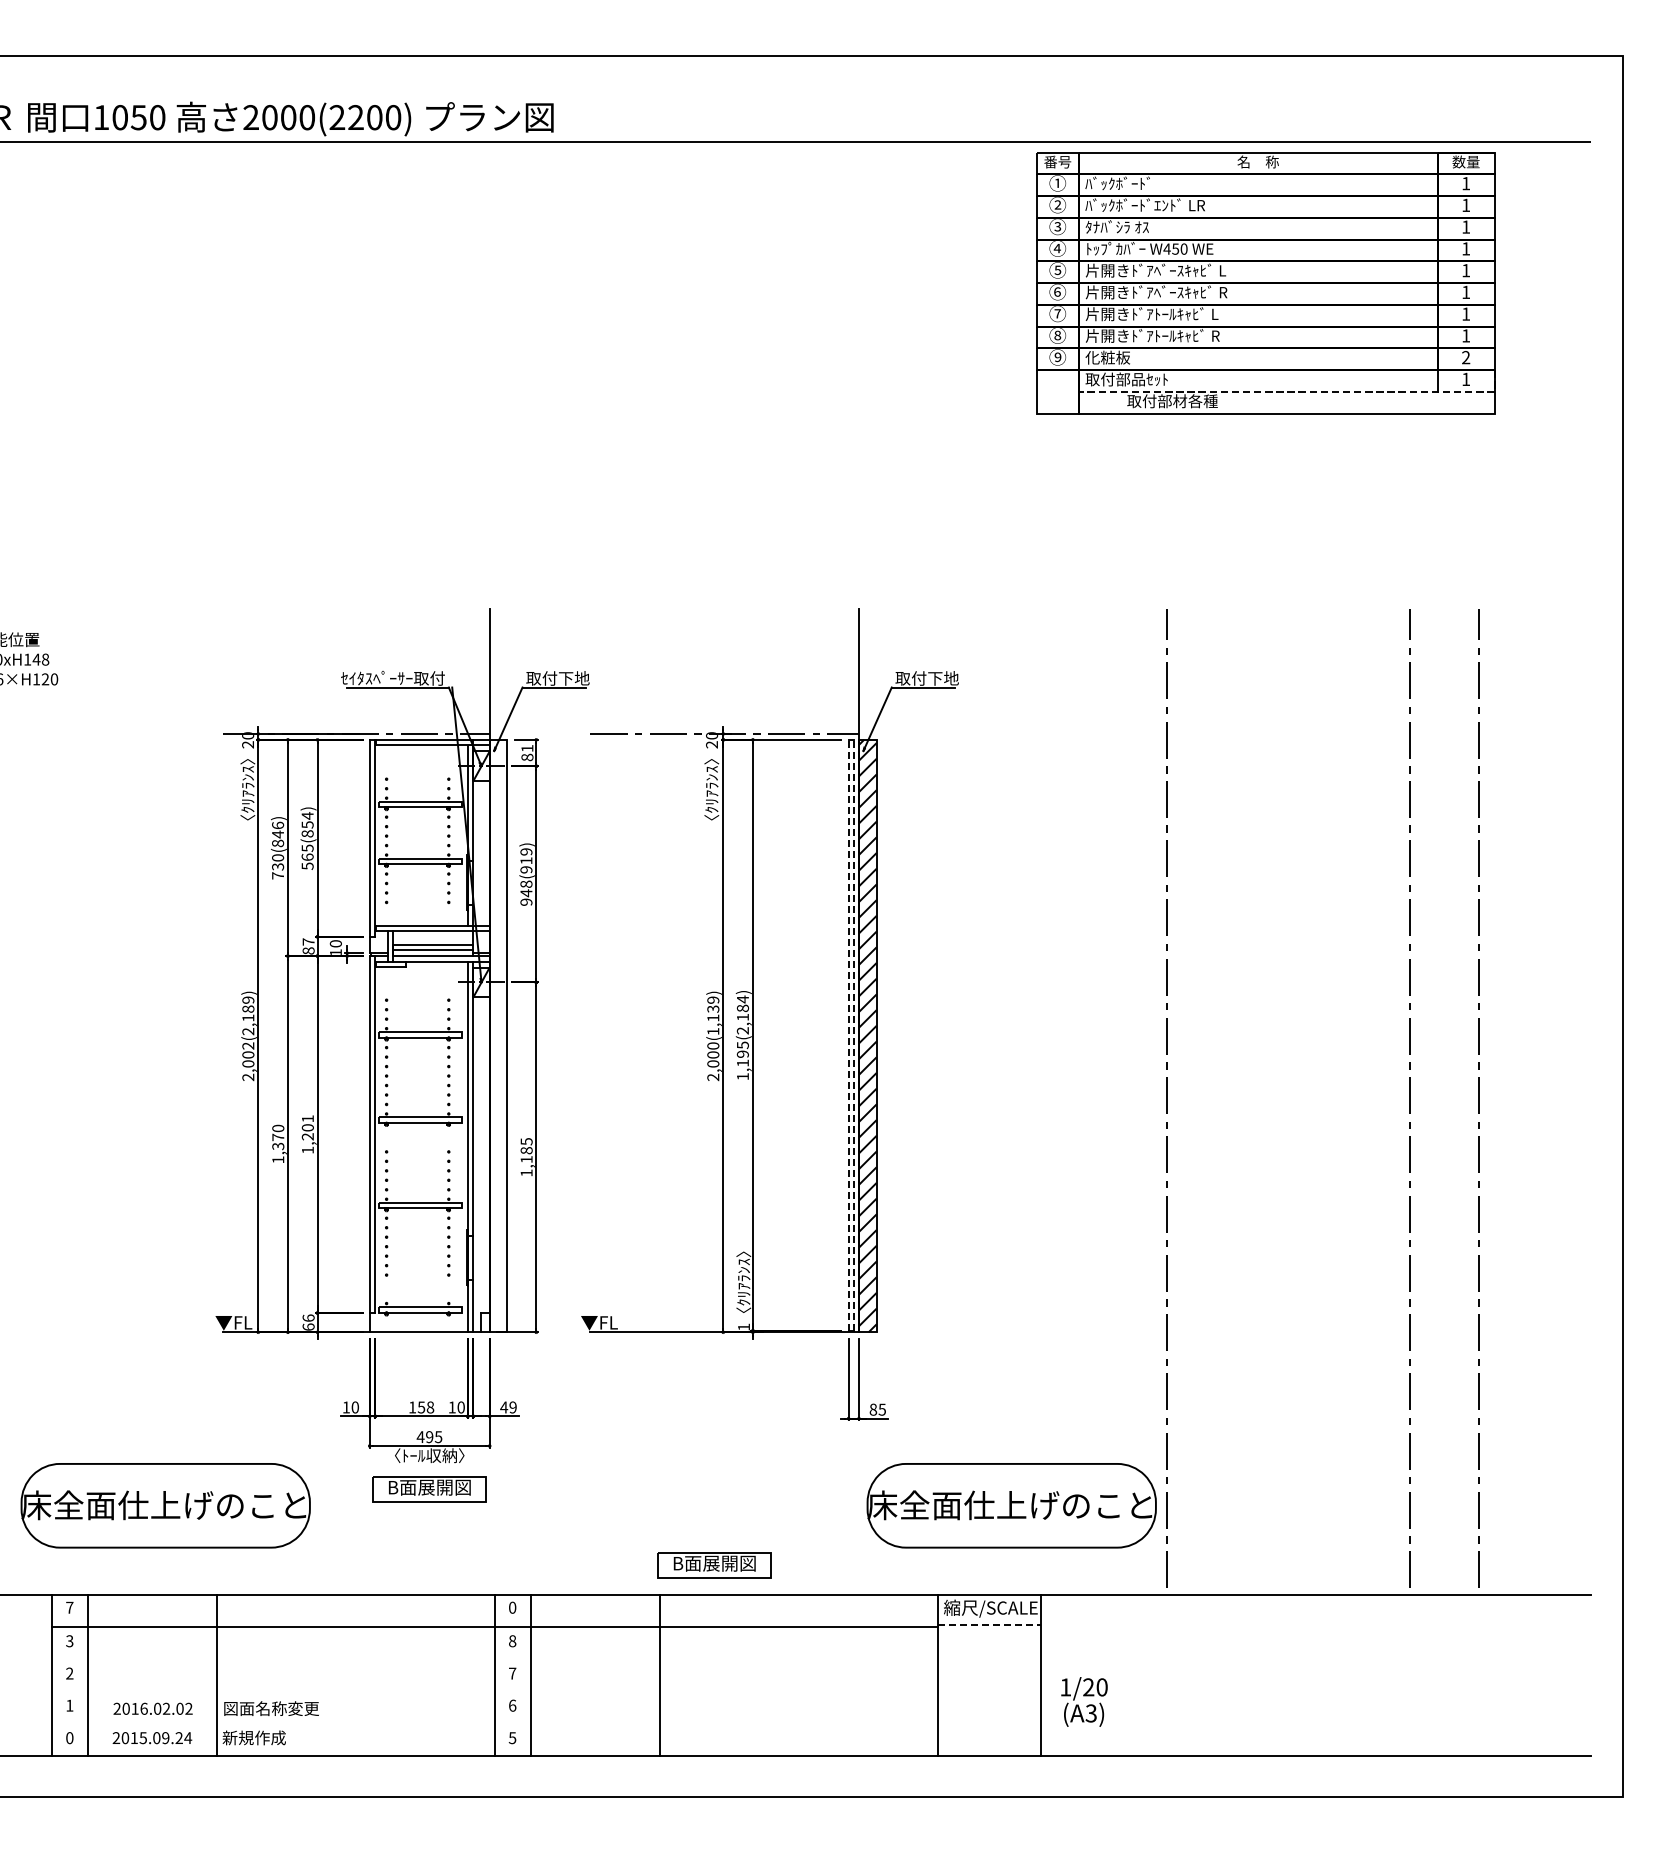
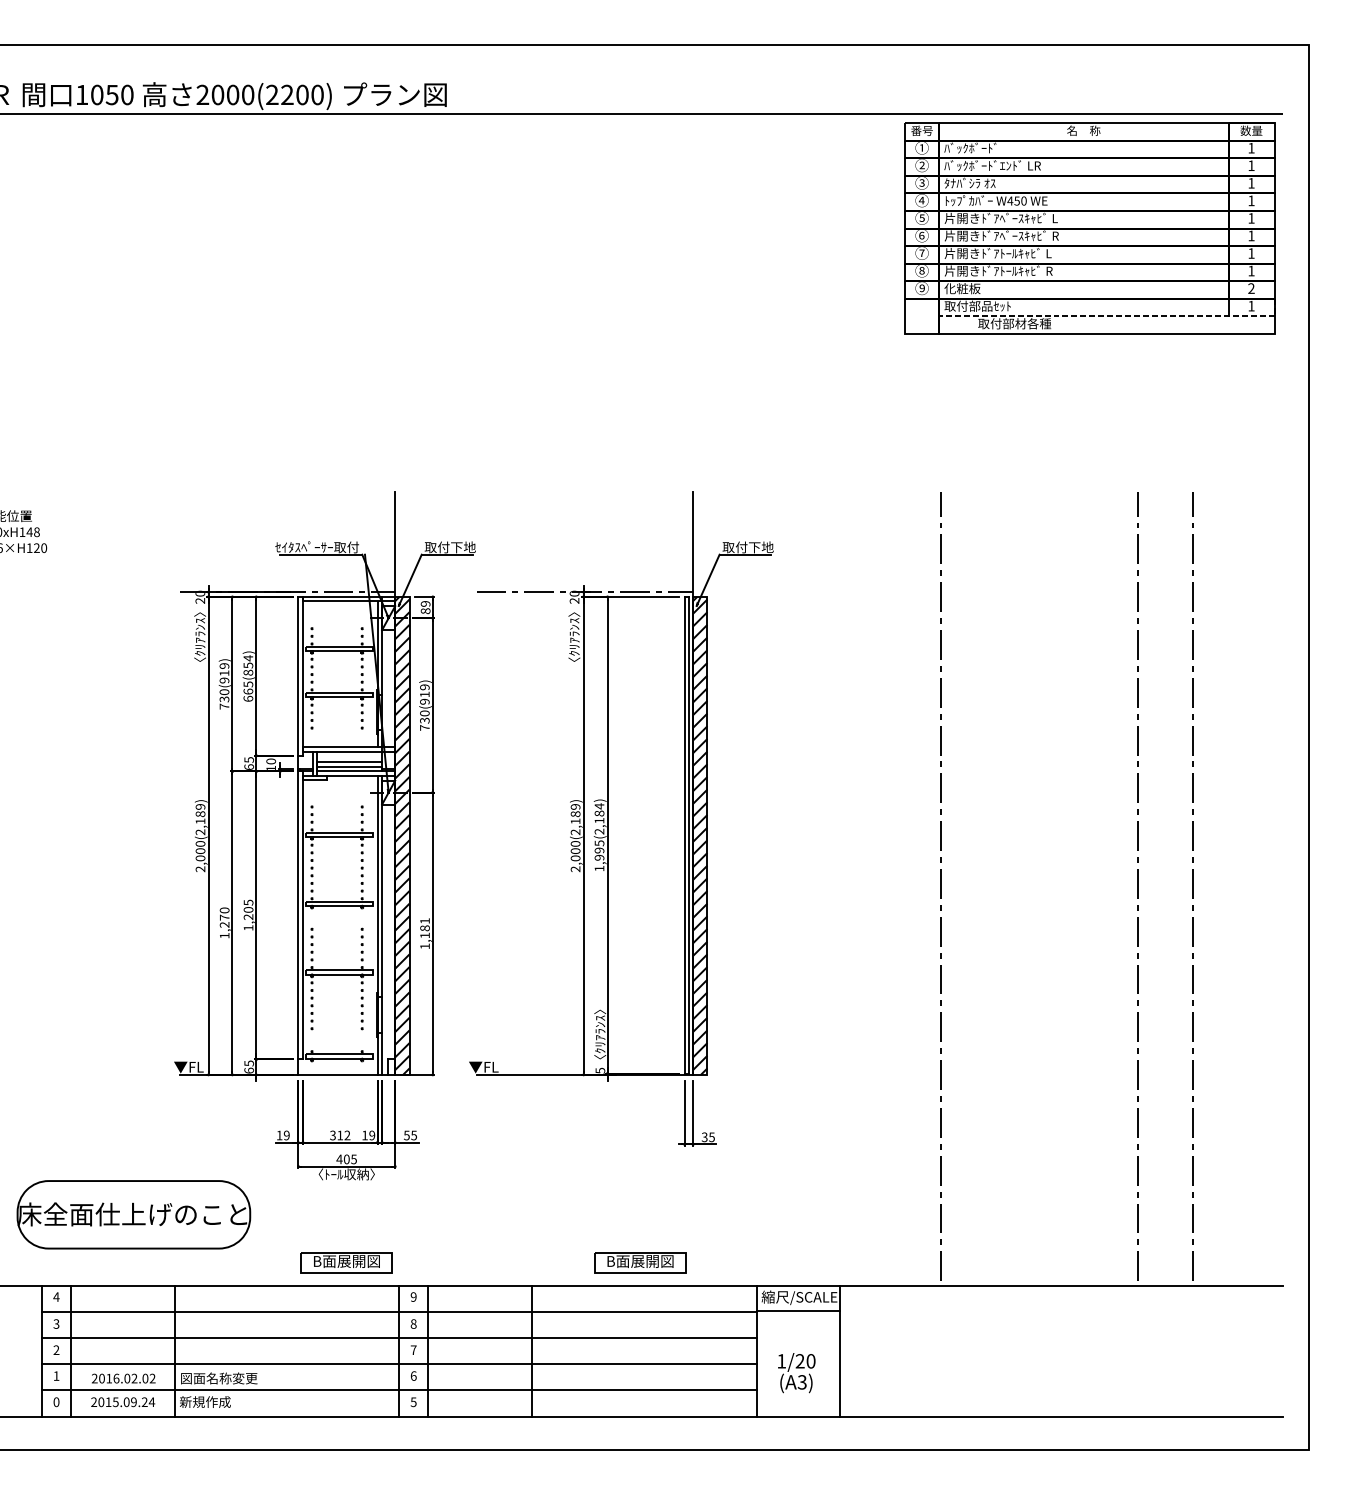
part: (1265, 283) -> (1089, 228), moved
text: (527, 748) -> (425, 603), 81 -> 89
text: (278, 834) -> (224, 673), 730(846) -> 730(919)
text: (307, 865) -> (248, 698), 565(854) -> 665(854)
text: (526, 892) -> (424, 720), 948(919) -> 730(919)
text: (308, 946) -> (249, 763), 87 -> 65
text: (713, 1020) -> (575, 823), 2,000(1,139) -> 2,000(2,189)
line: (848, 1034) -> (684, 834), dashed -> solid
line: (854, 1034) -> (689, 834), dashed -> solid
hatch: (498, 1035) -> (402, 835), added
text: (248, 1045) -> (200, 843), 2,002(2,189) -> 2,000(2,189)
text: (742, 1062) -> (599, 857), 1,195(2,184) -> 1,995(2,184)
text: (307, 1118) -> (248, 902), 1,201 -> 1,205
text: (526, 1141) -> (424, 920), 1,185 -> 1,181
text: (278, 1146) -> (224, 924), 1,370 -> 1,270
text: (308, 1317) -> (249, 1062), 66 -> 65
text: (744, 1326) -> (600, 1070), 1 -> 5
text: (354, 1407) -> (286, 1135), 10 -> 19
text: (421, 1407) -> (340, 1135), 158 -> 312
text: (460, 1407) -> (371, 1135), 10 -> 19
text: (508, 1407) -> (410, 1135), 49 -> 55
text: (873, 1409) -> (704, 1137), 85 -> 35
text: (429, 1437) -> (346, 1159), 495 -> 405
part: (429, 1489) -> (346, 1262), moved
part: (1011, 1505) -> (816, 1214), removed
part: (714, 1565) -> (640, 1262), moved
text: (69, 1607) -> (56, 1296), 7 -> 4
text: (512, 1607) -> (413, 1296), 0 -> 9
line: (989, 1625) -> (798, 1311), dashed -> solid
line: (494, 1659) -> (399, 1338), added
line: (494, 1691) -> (399, 1364), added
text: (1084, 1701) -> (796, 1372), moved
line: (494, 1723) -> (399, 1390), added

